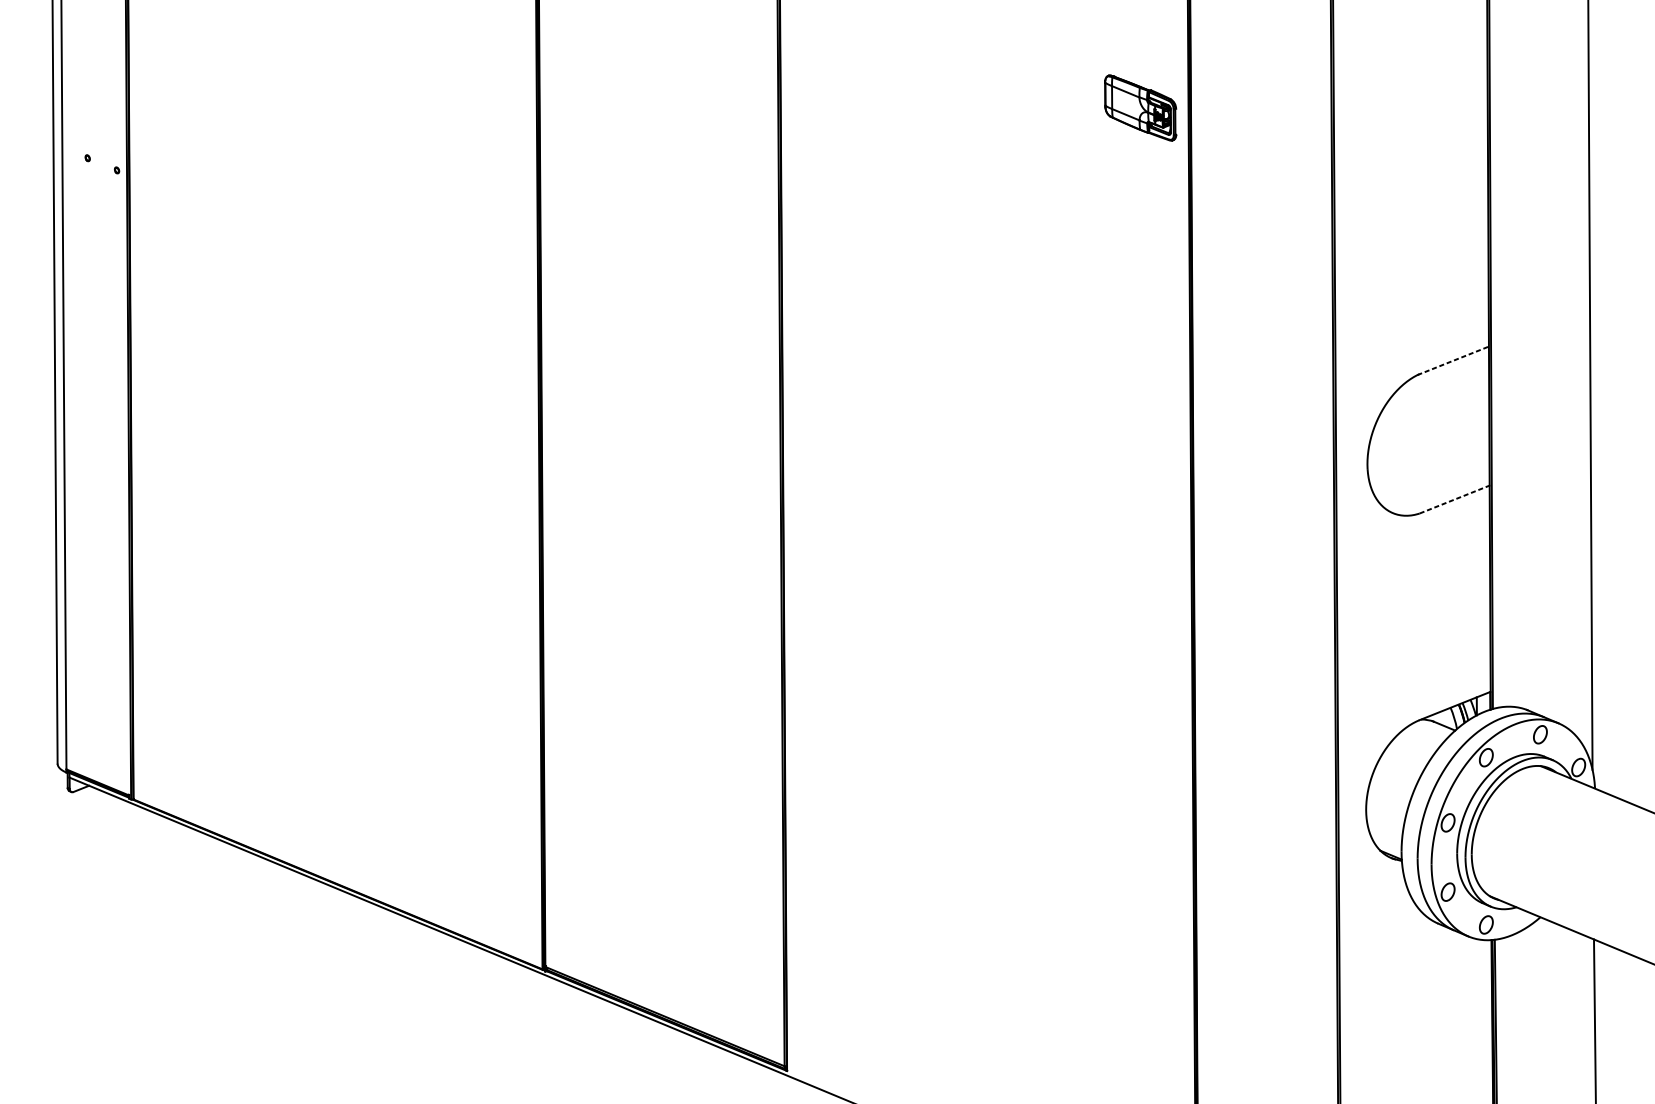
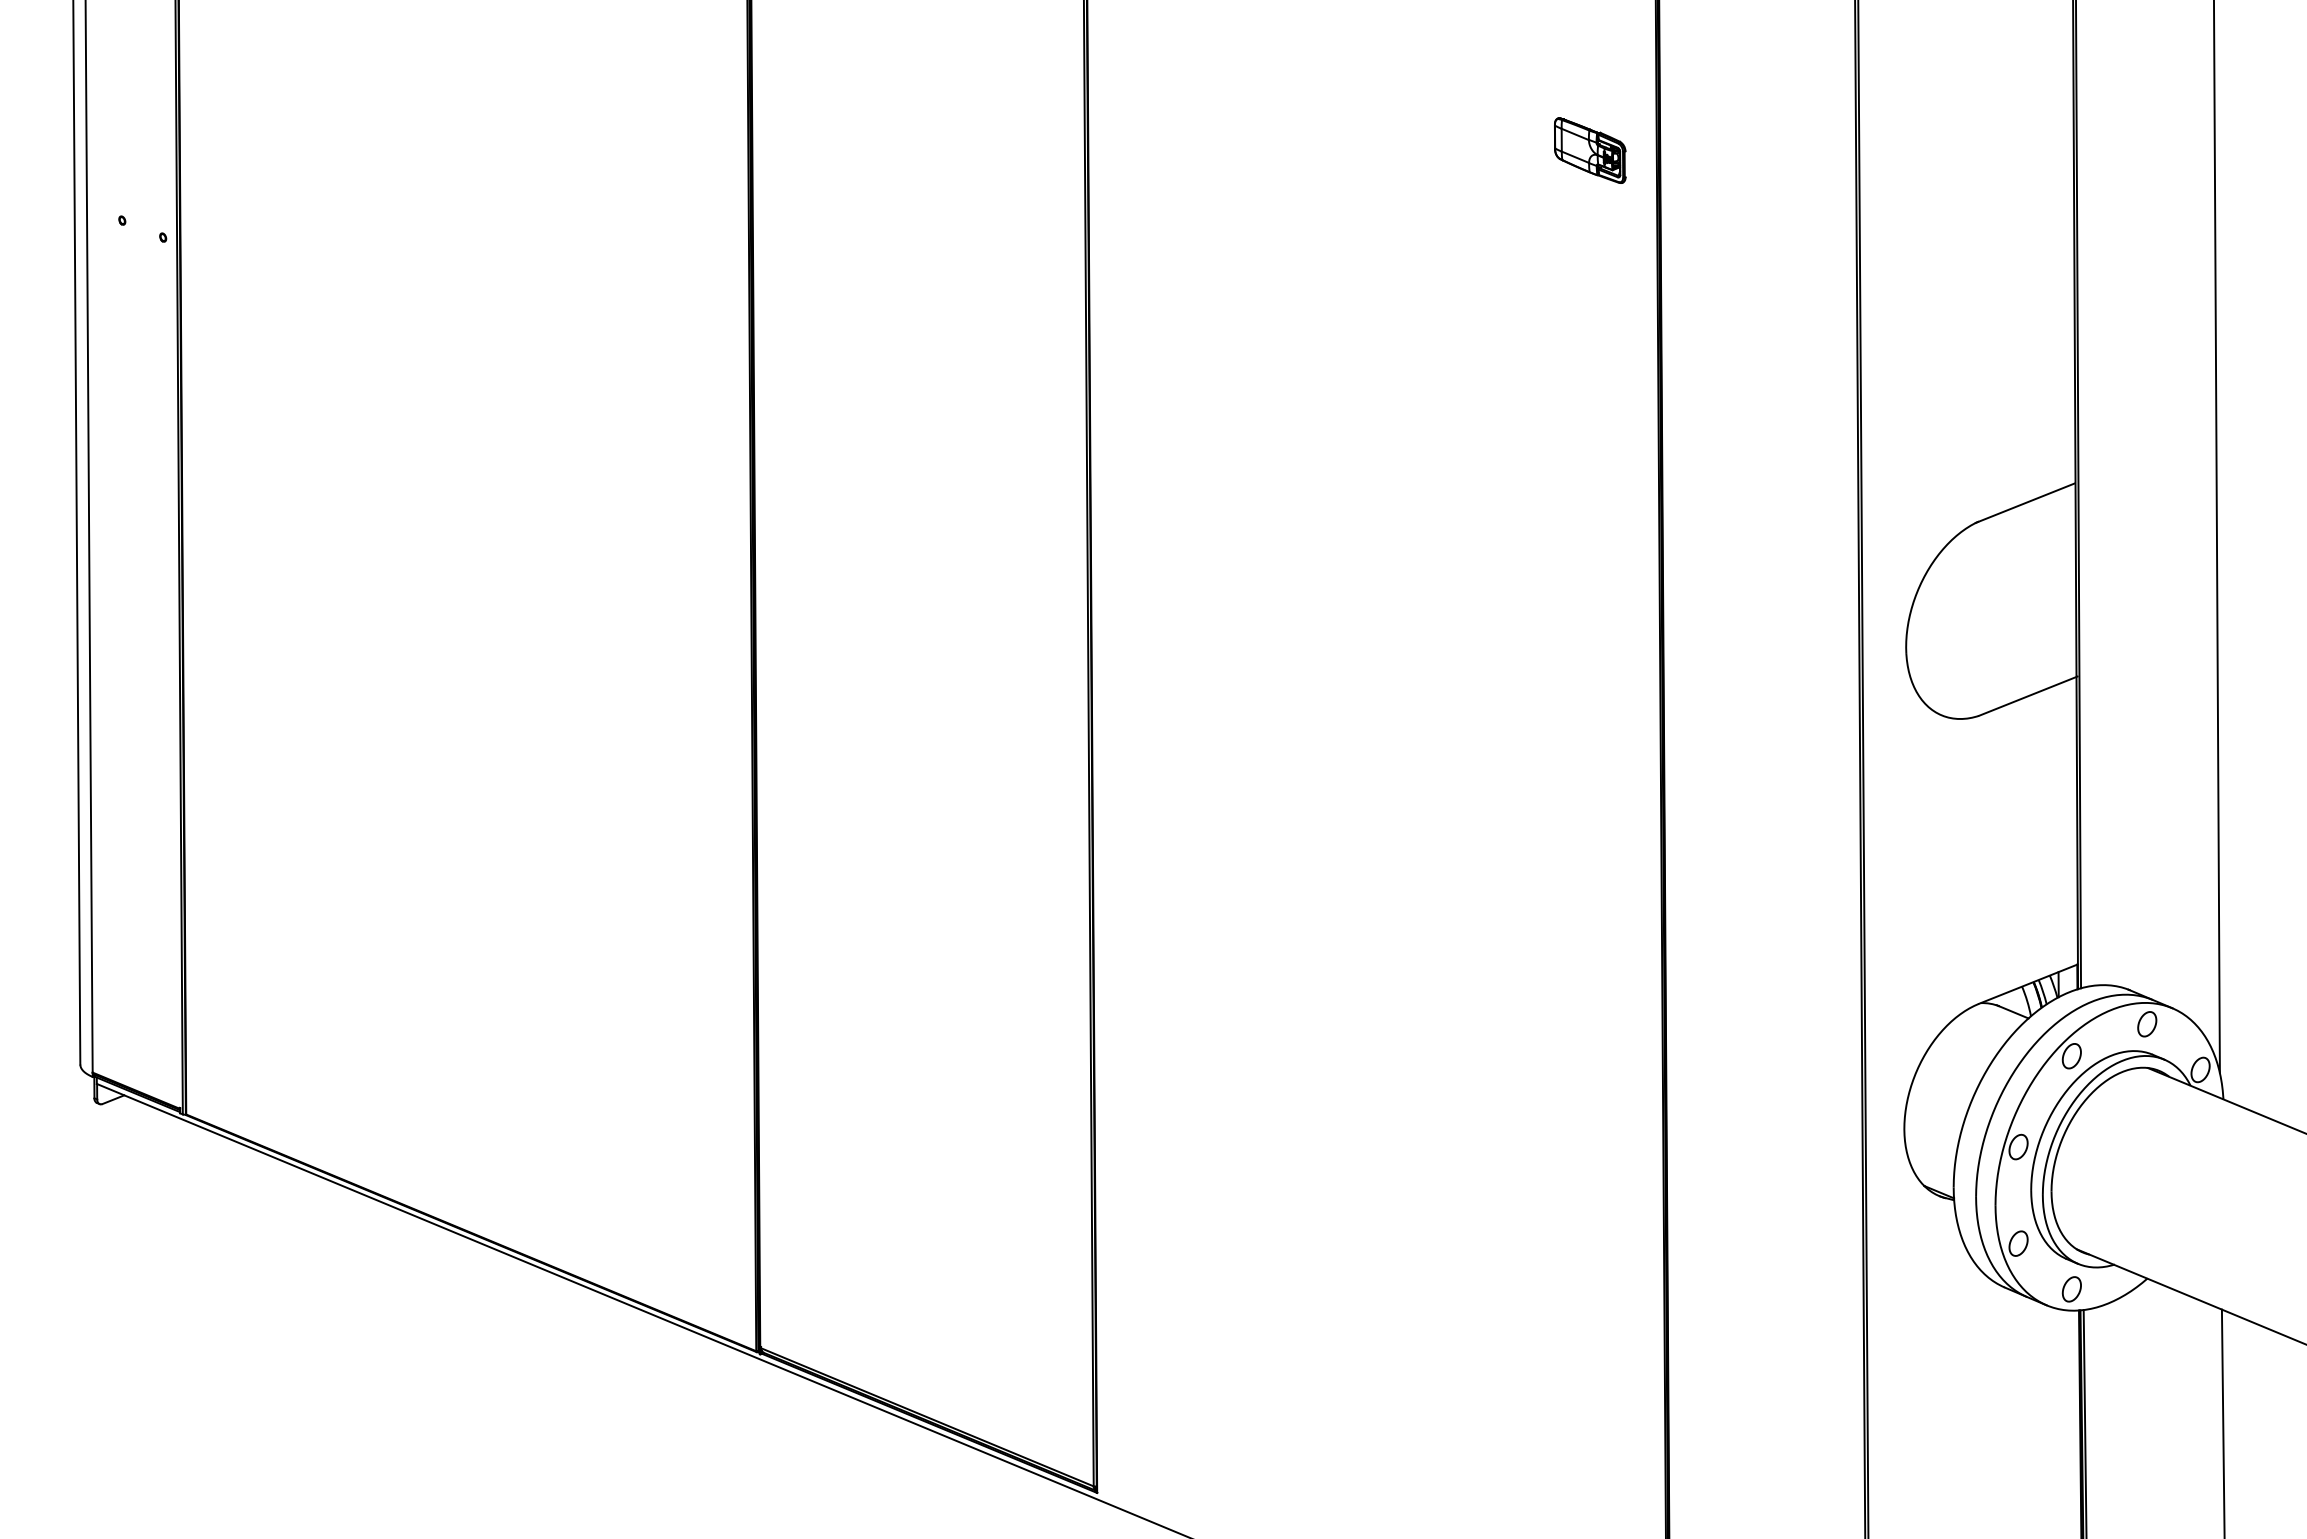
part: (1141, 107) -> (1590, 150), size x0.71
line: (1453, 361) -> (2025, 503), dashed -> solid
line: (1455, 499) -> (2028, 696), dashed -> solid

